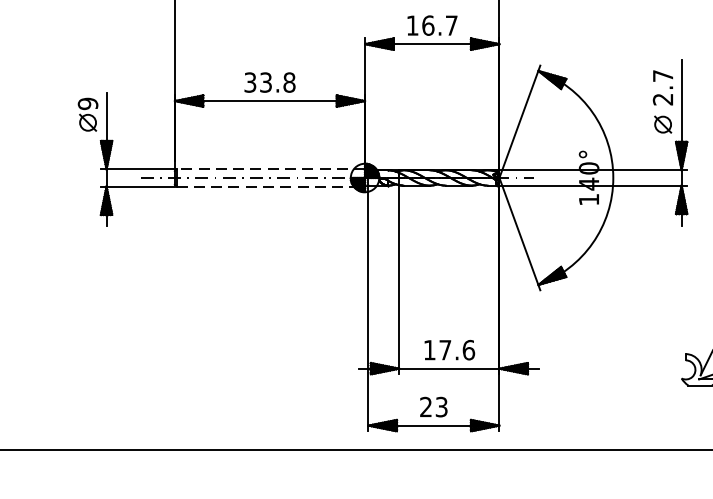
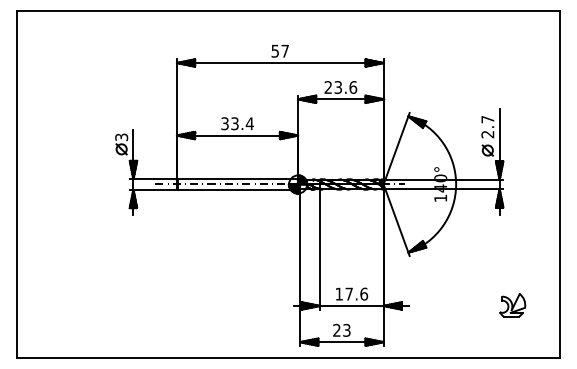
text: (431, 25) -> (340, 87), 16.7 -> 23.6
text: (288, 82) -> (249, 123), 33.8 -> 33.4
text: (87, 104) -> (121, 137), 9 -> 3
line: (269, 170) -> (237, 179), dashed -> solid
line: (271, 185) -> (238, 189), dashed -> solid

